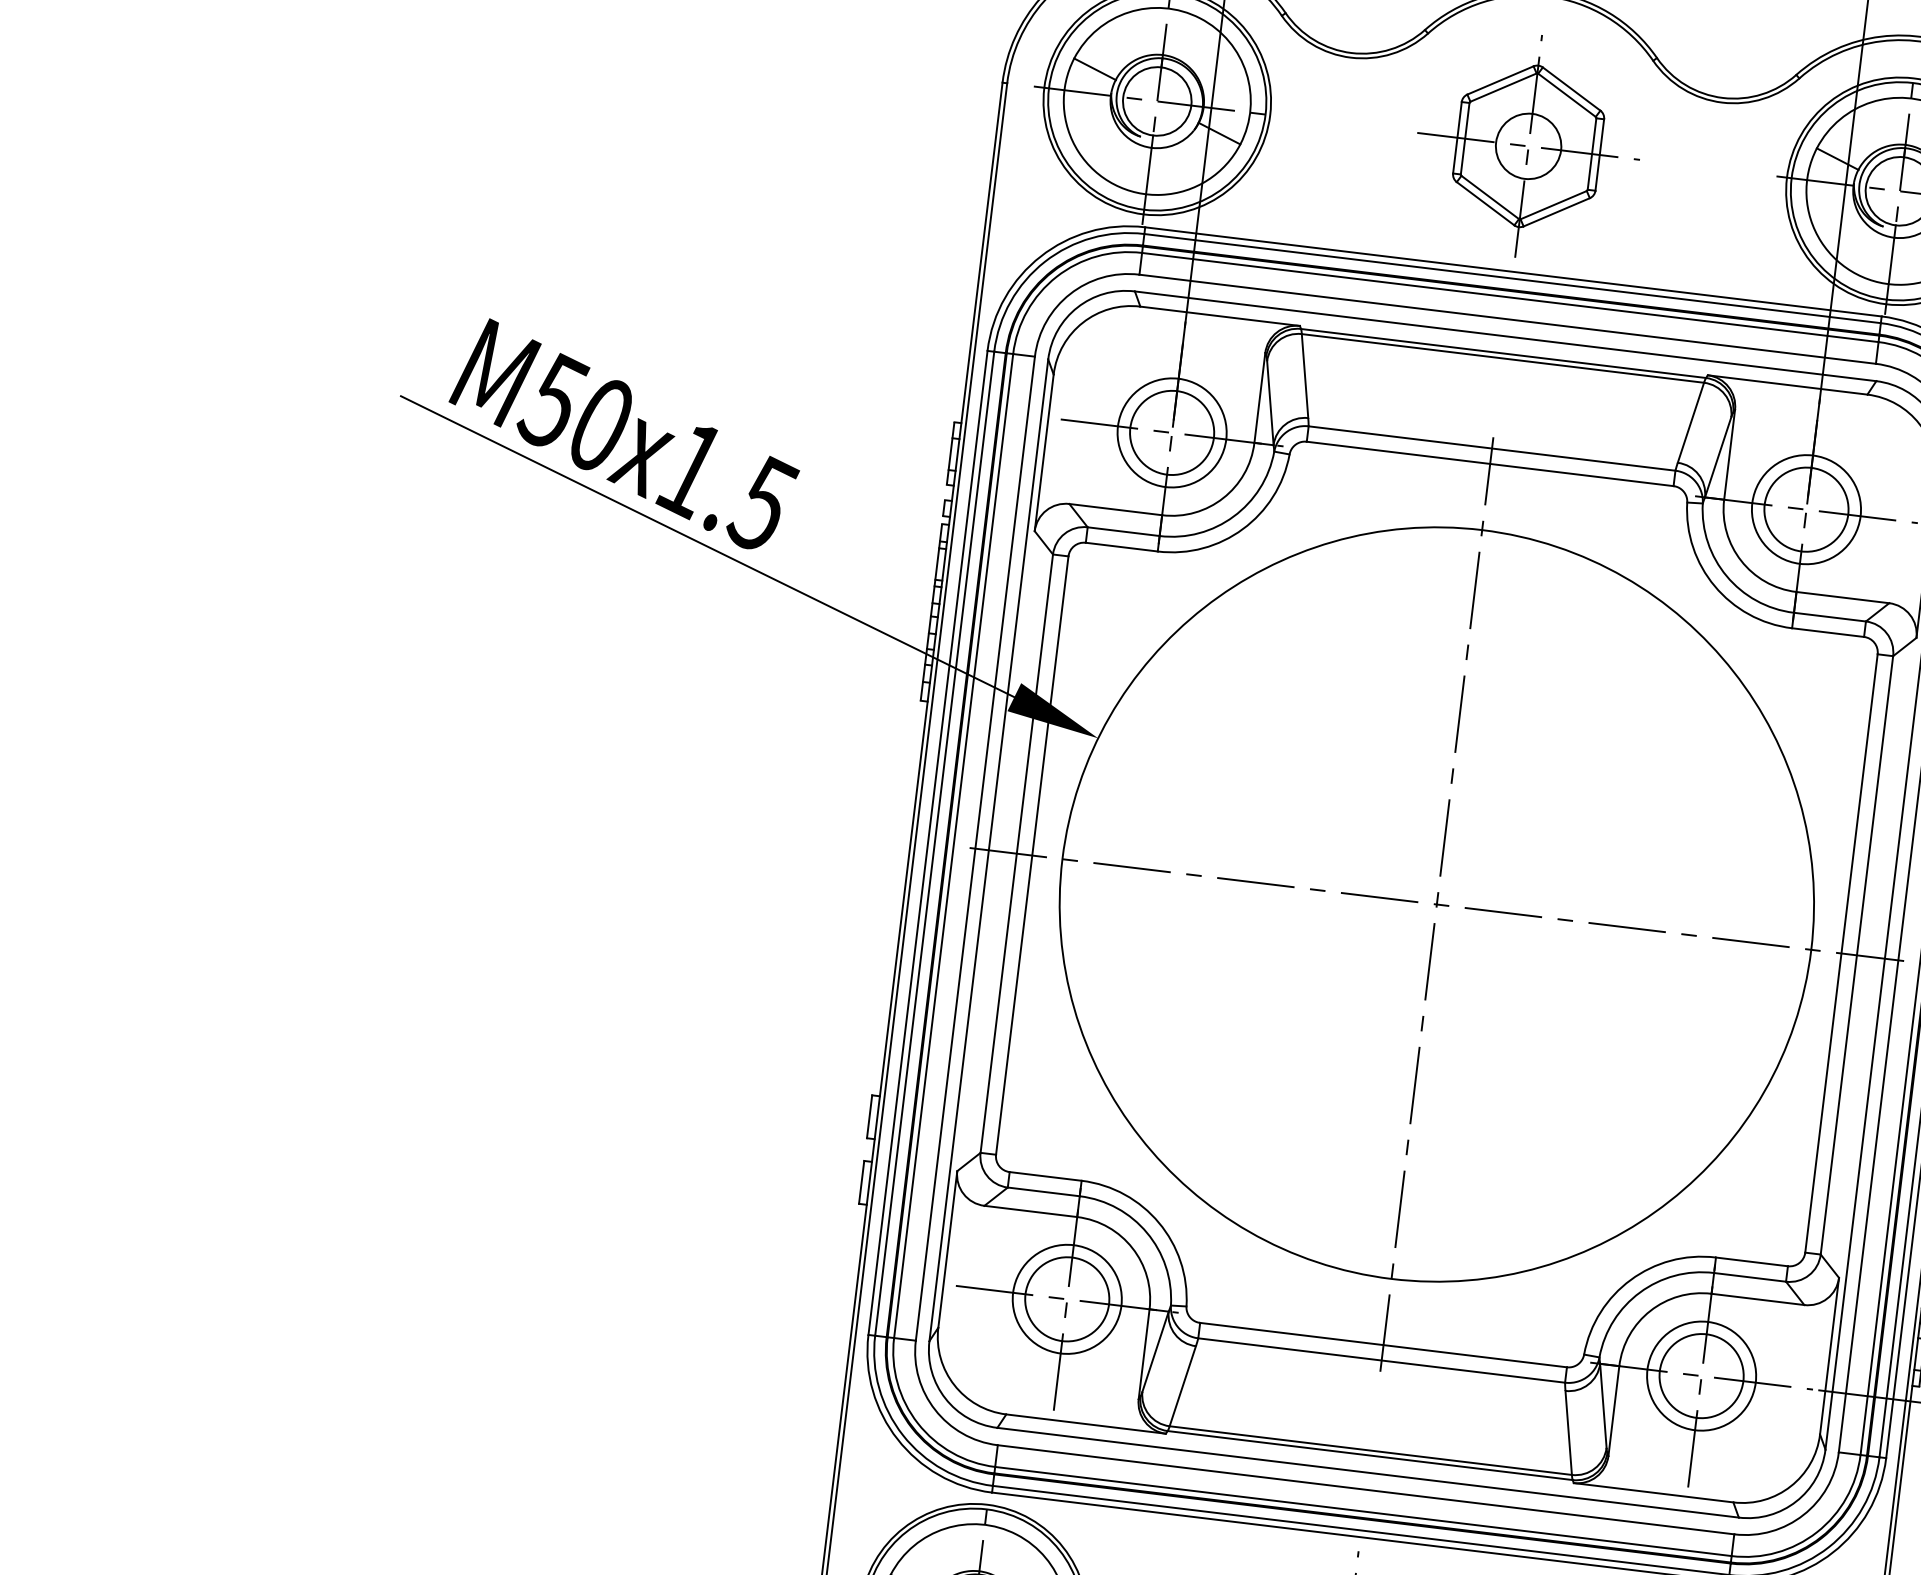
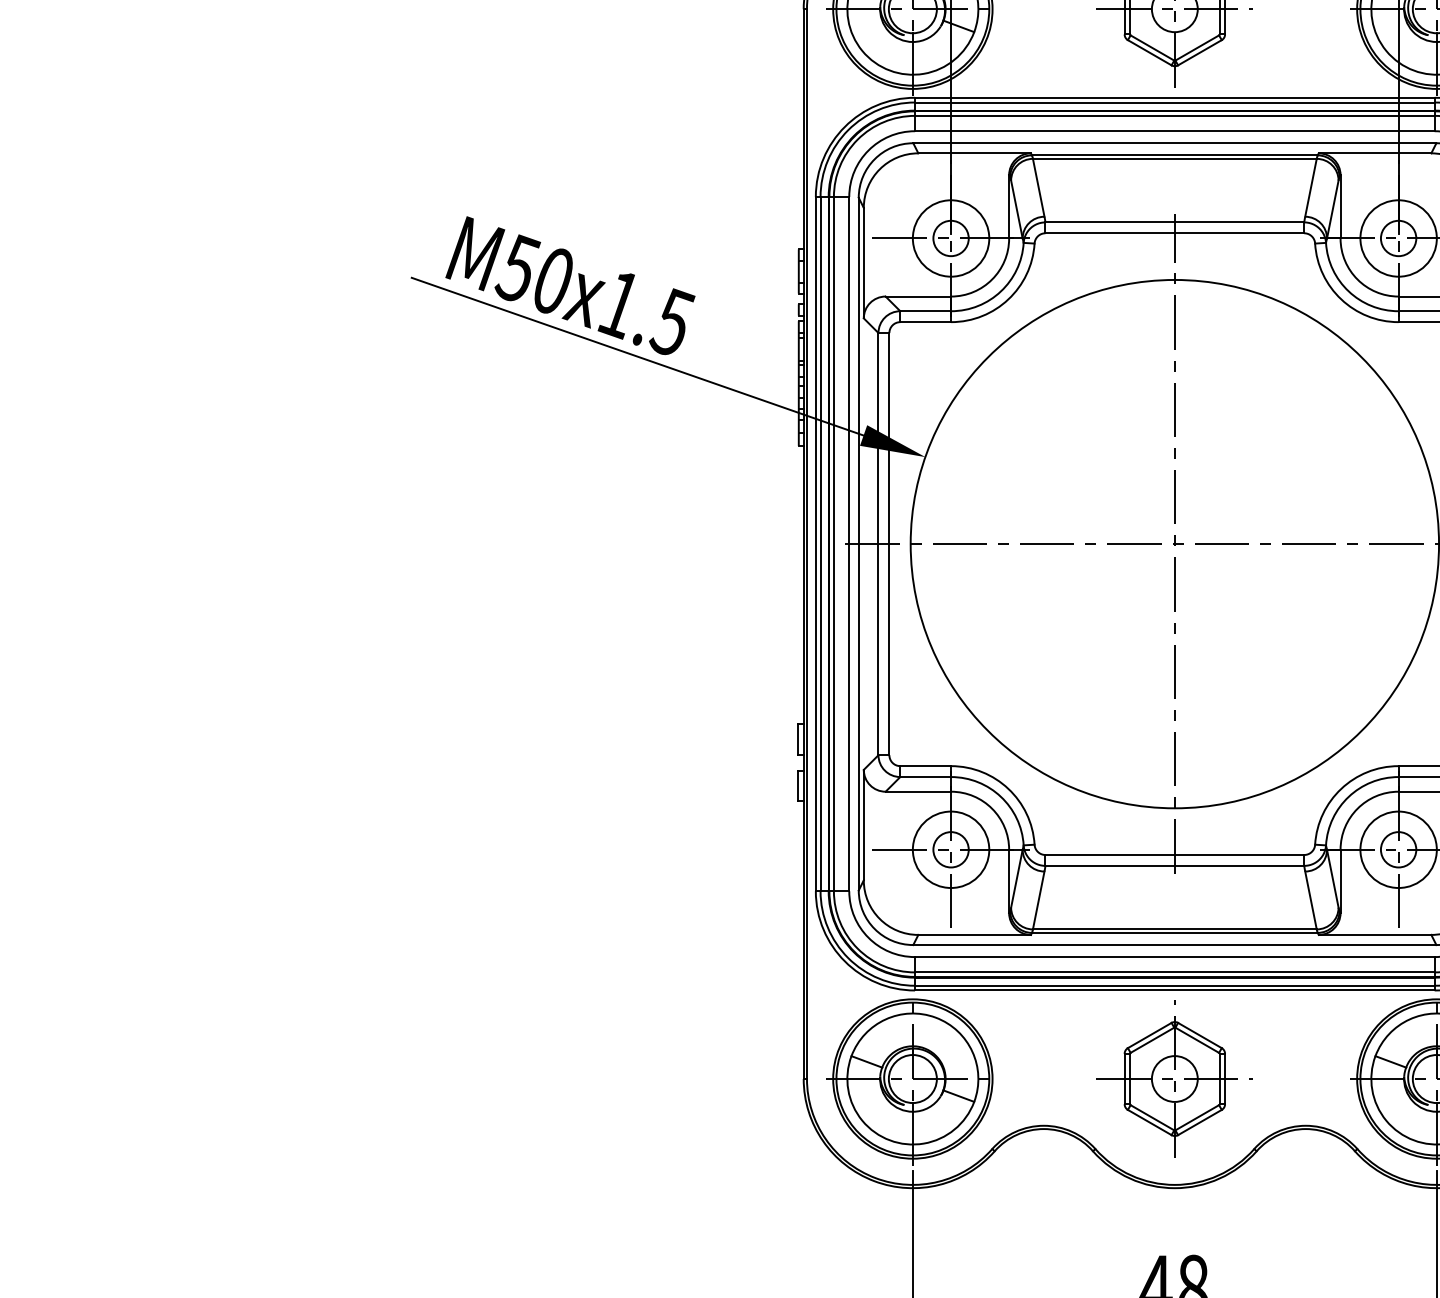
circle: (1171, 432) -> (950, 238), size x0.6
circle: (1806, 509) -> (1398, 238), size x0.6
circle: (1066, 1298) -> (950, 849), size x0.6
circle: (1701, 1375) -> (1398, 849), size x0.6

